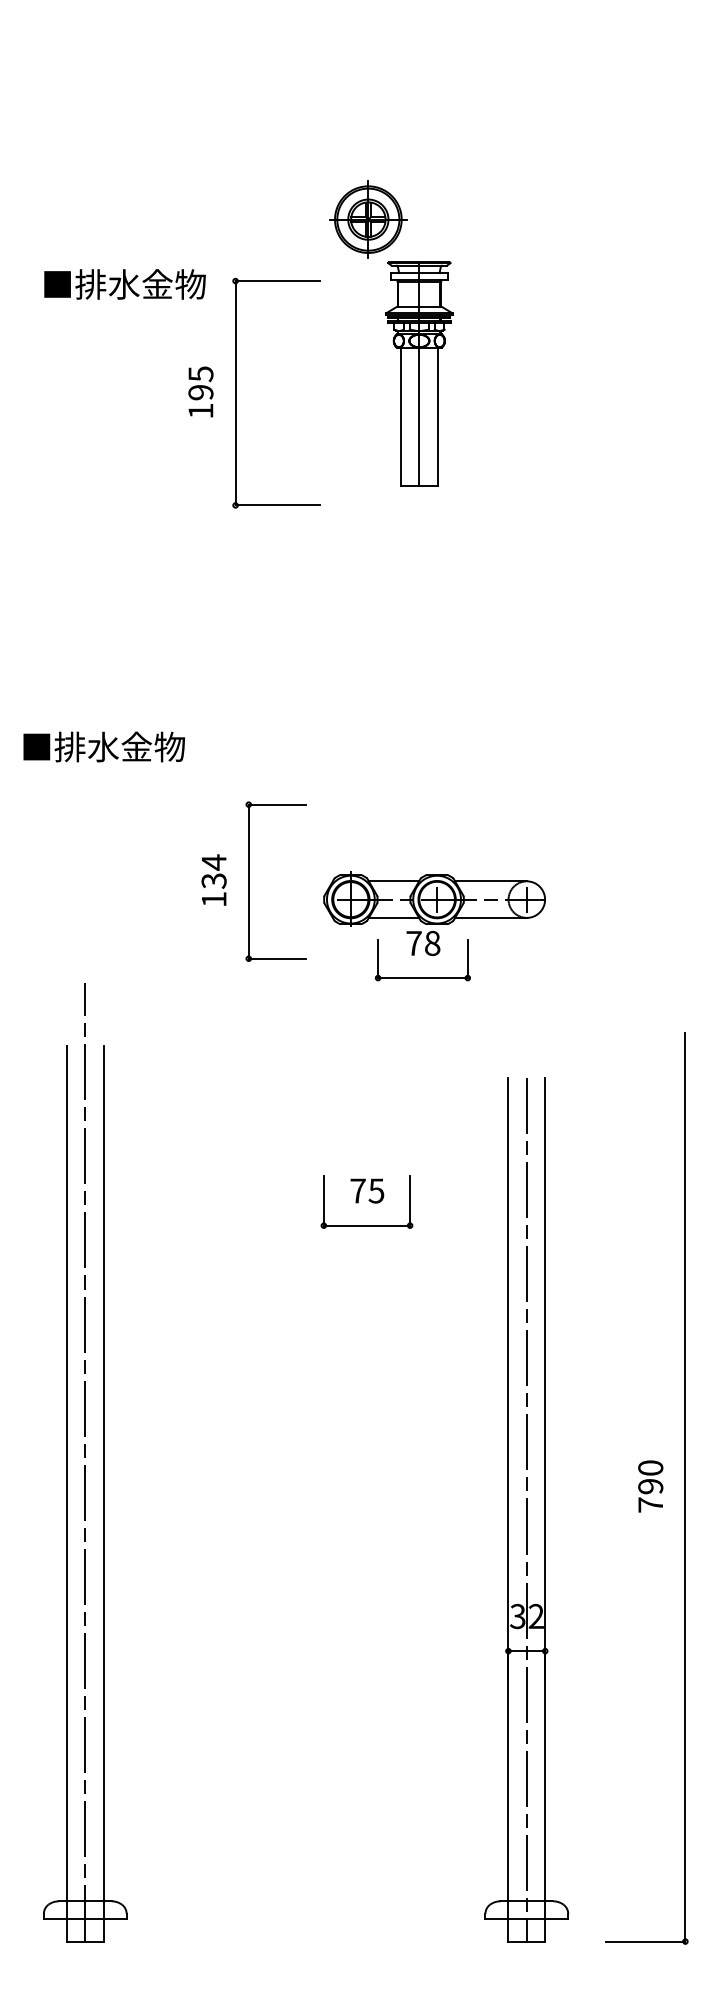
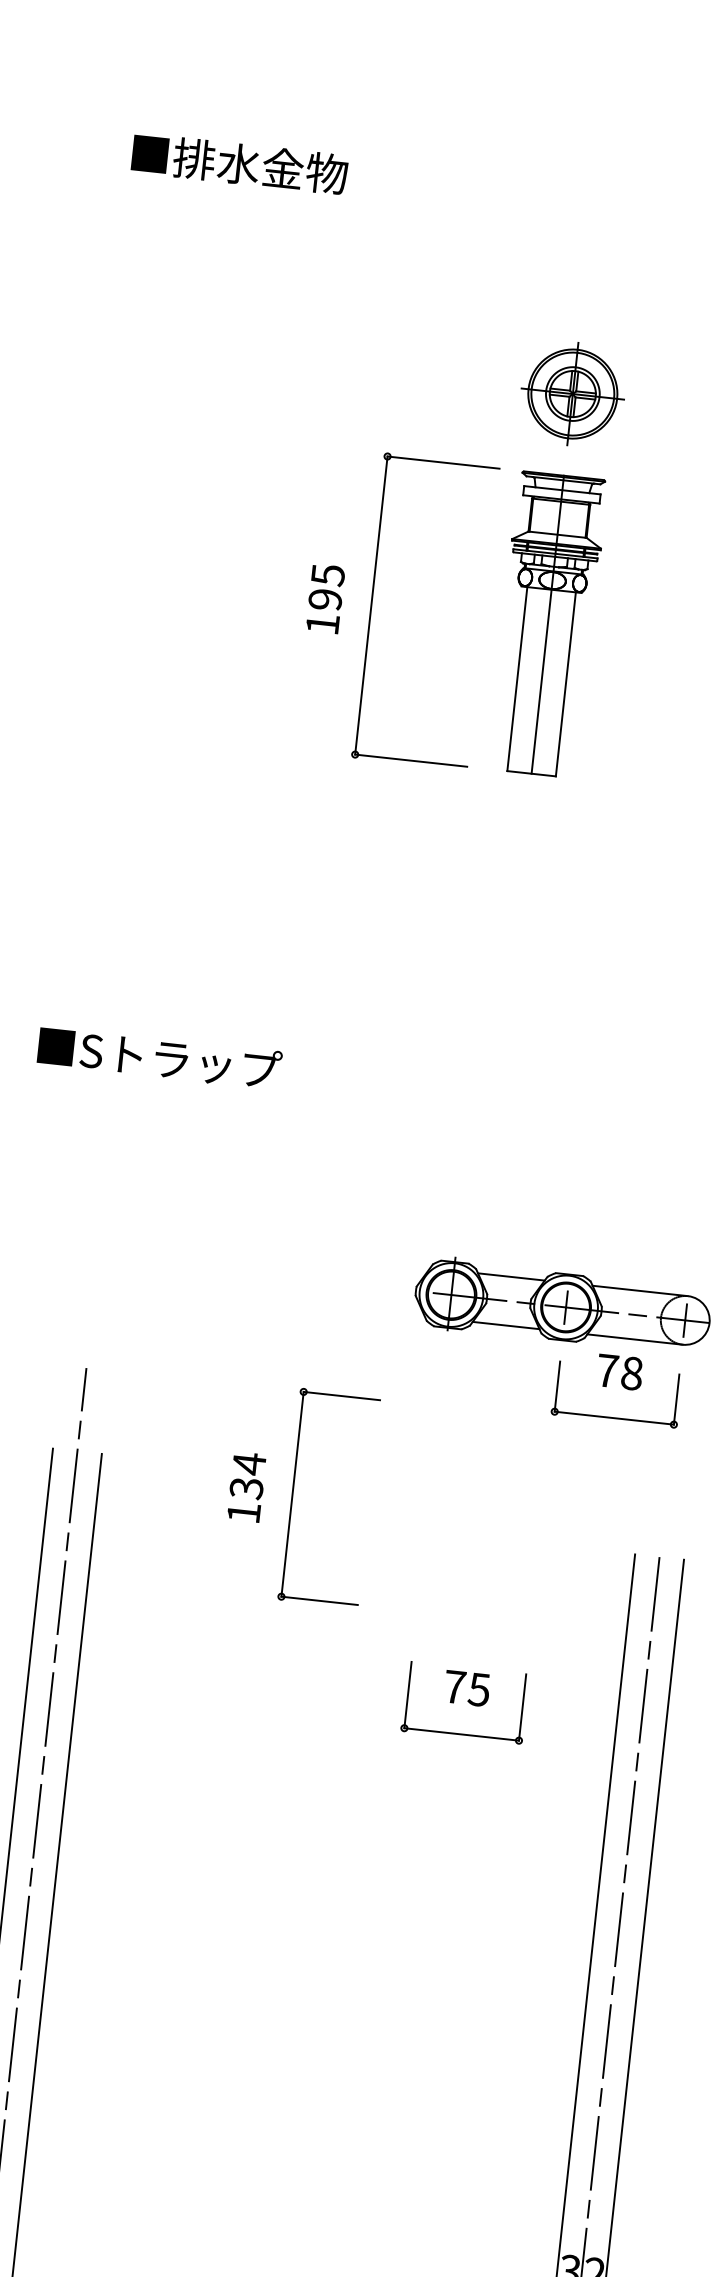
text: (124, 284) -> (239, 164), moved
part: (419, 373) -> (548, 623), moved
text: (130, 746) -> (180, 1059), ■排水金物 -> ■Sトラップ
part: (253, 881) -> (298, 1494), moved
part: (422, 956) -> (616, 1389), moved
part: (366, 1201) -> (464, 1702), moved

